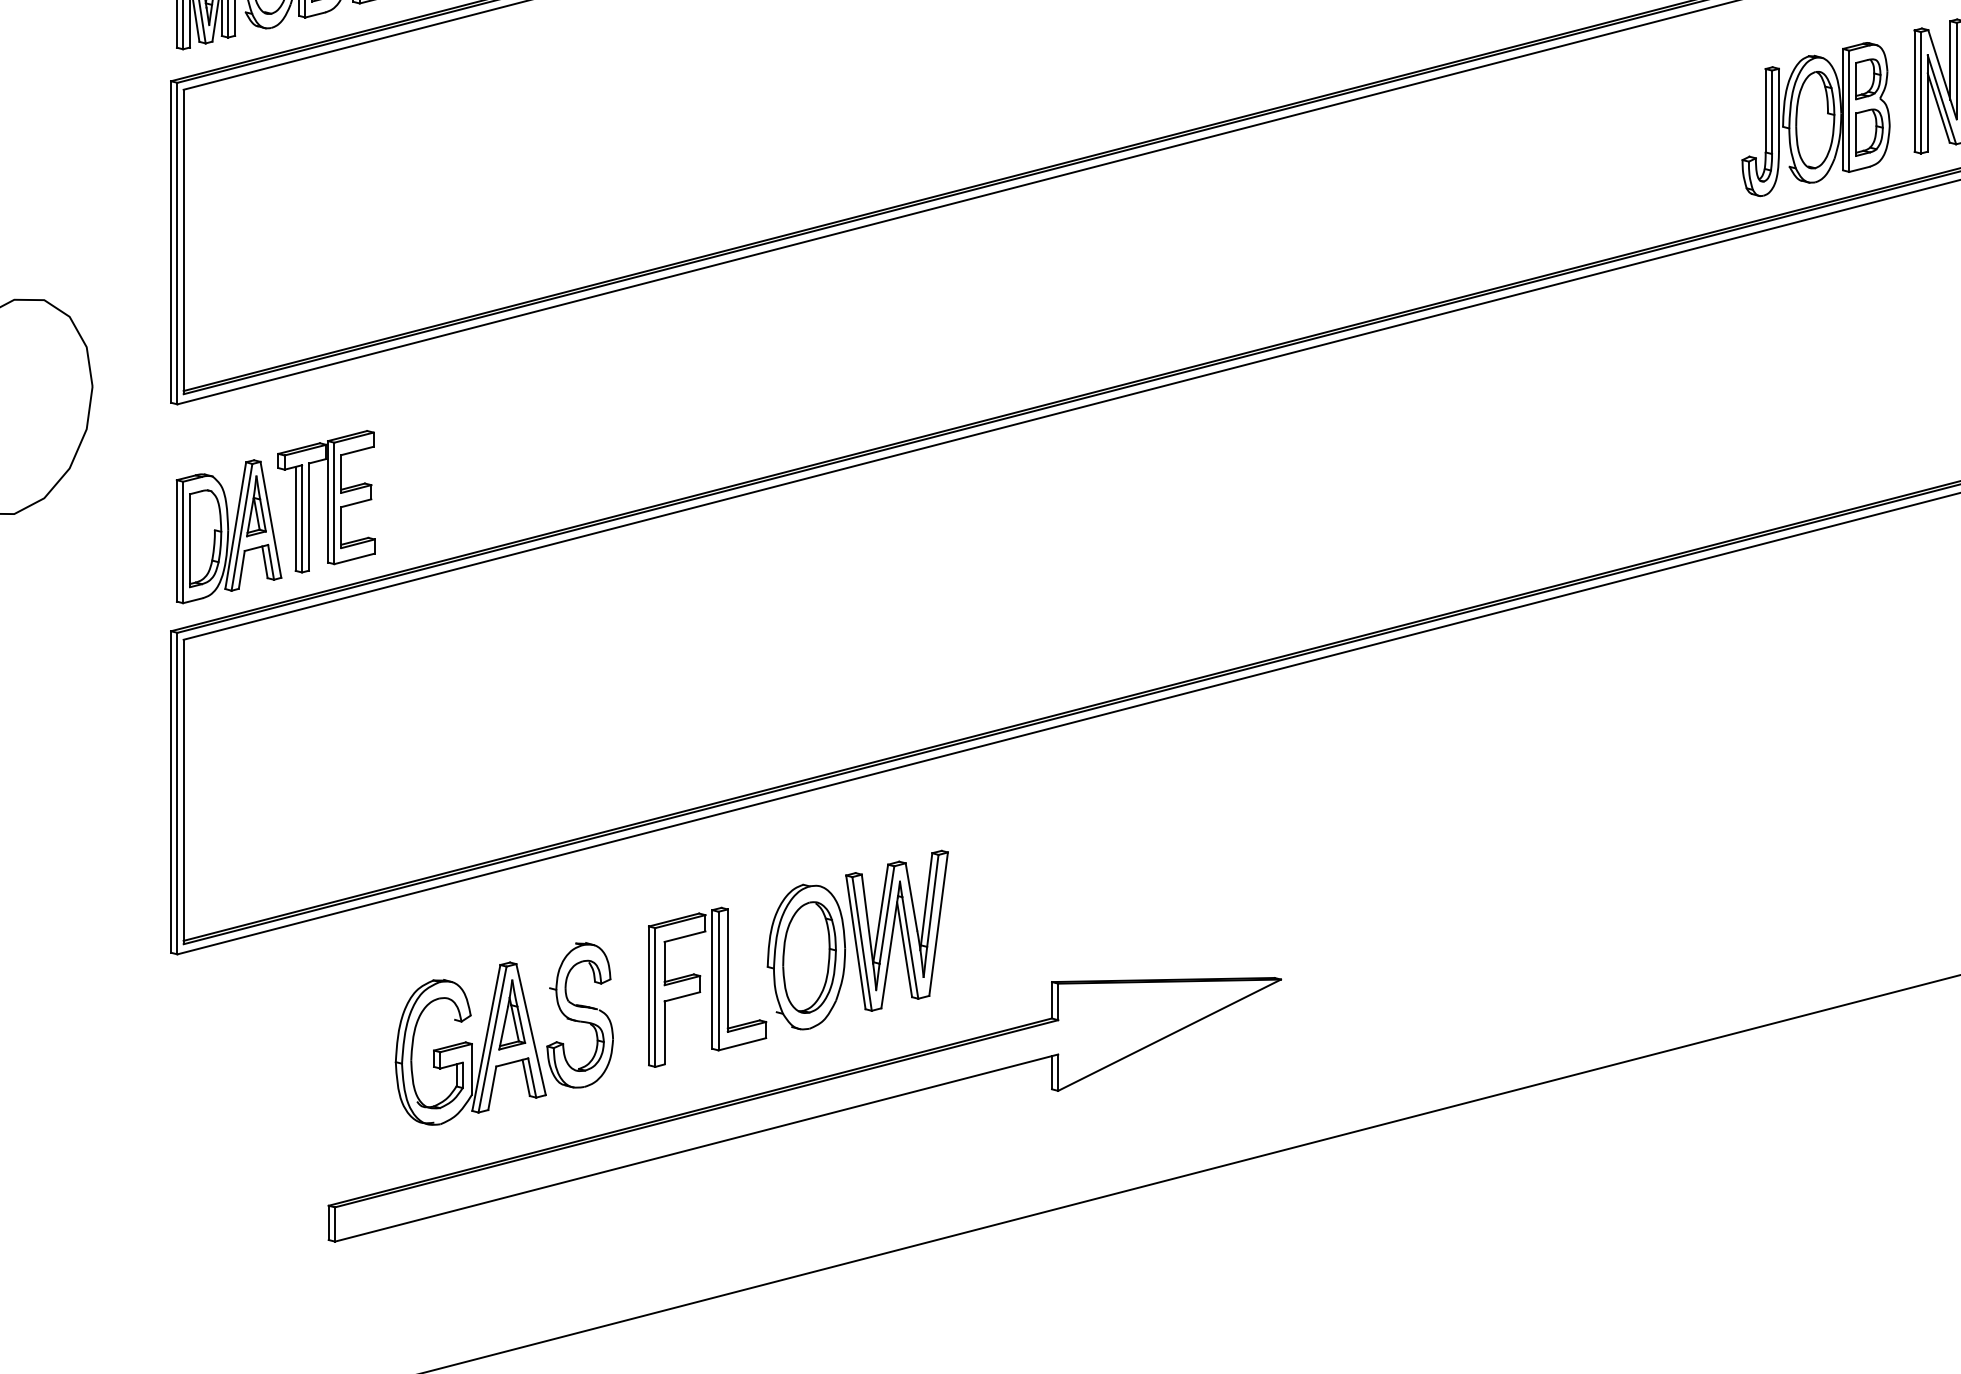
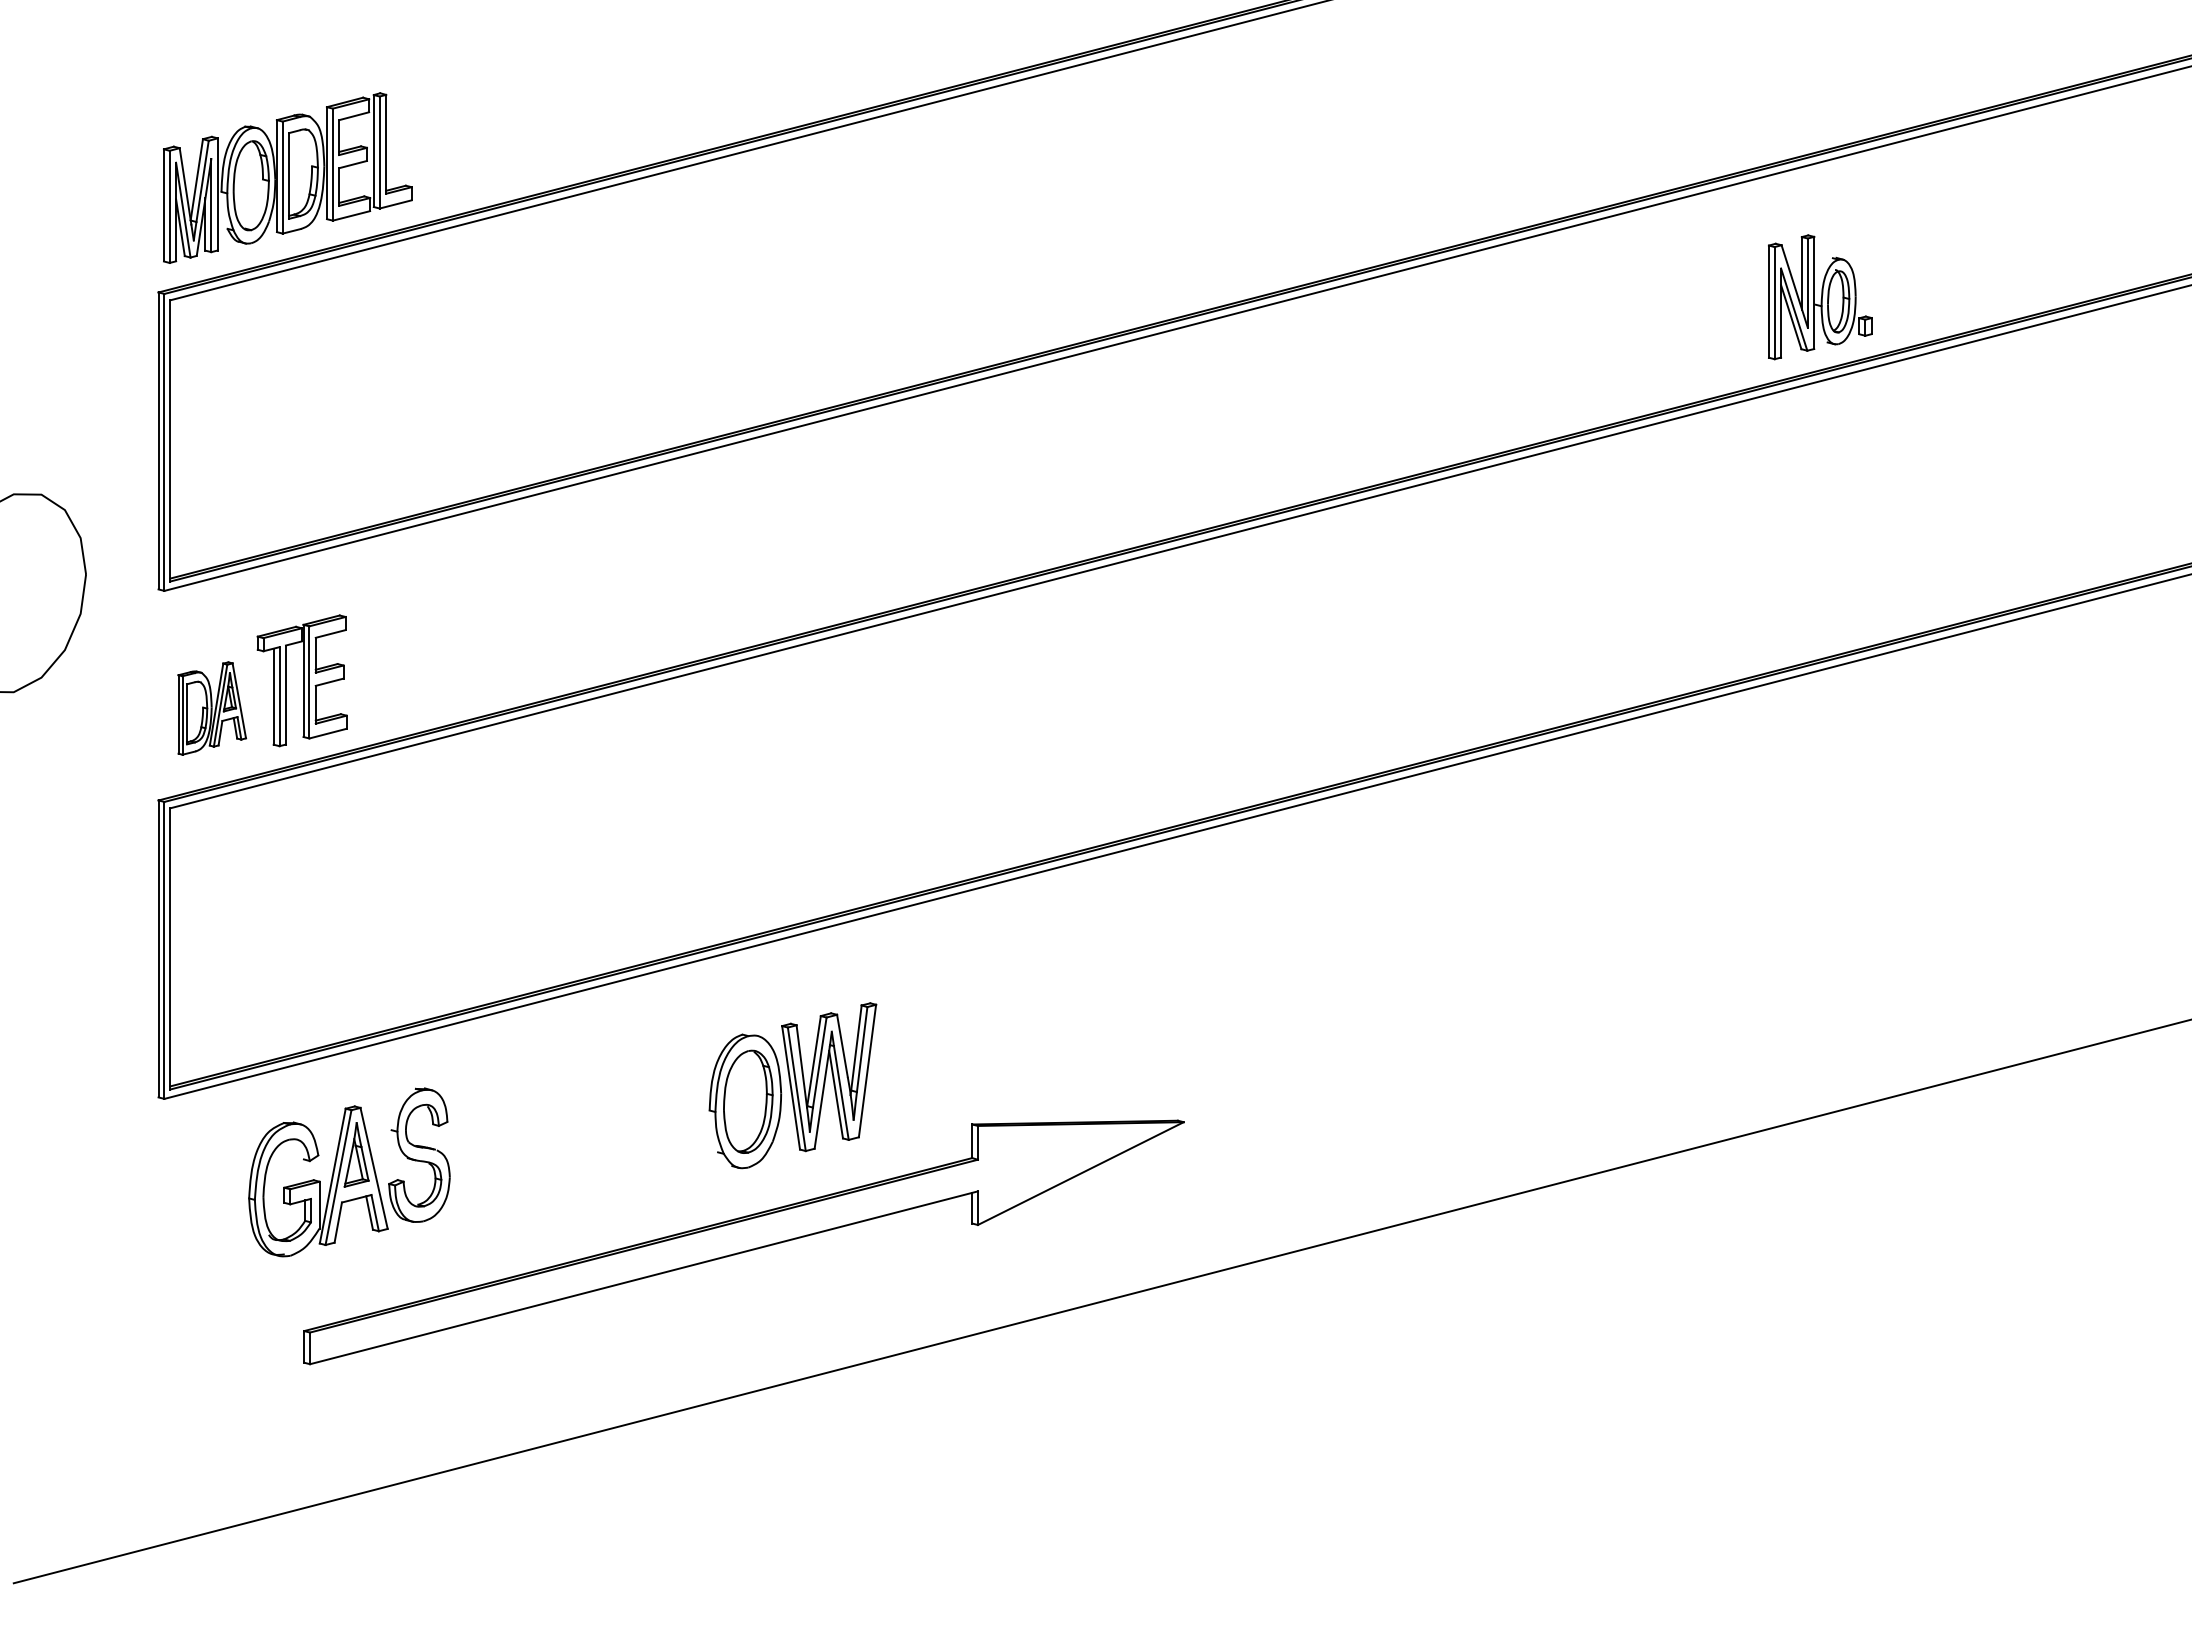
part: (1815, 119) -> (1677, 327), removed
part: (229, 531) -> (212, 708), size x0.7
part: (708, 987) -> (654, 1129), removed
part: (504, 1034) -> (349, 1172), moved

